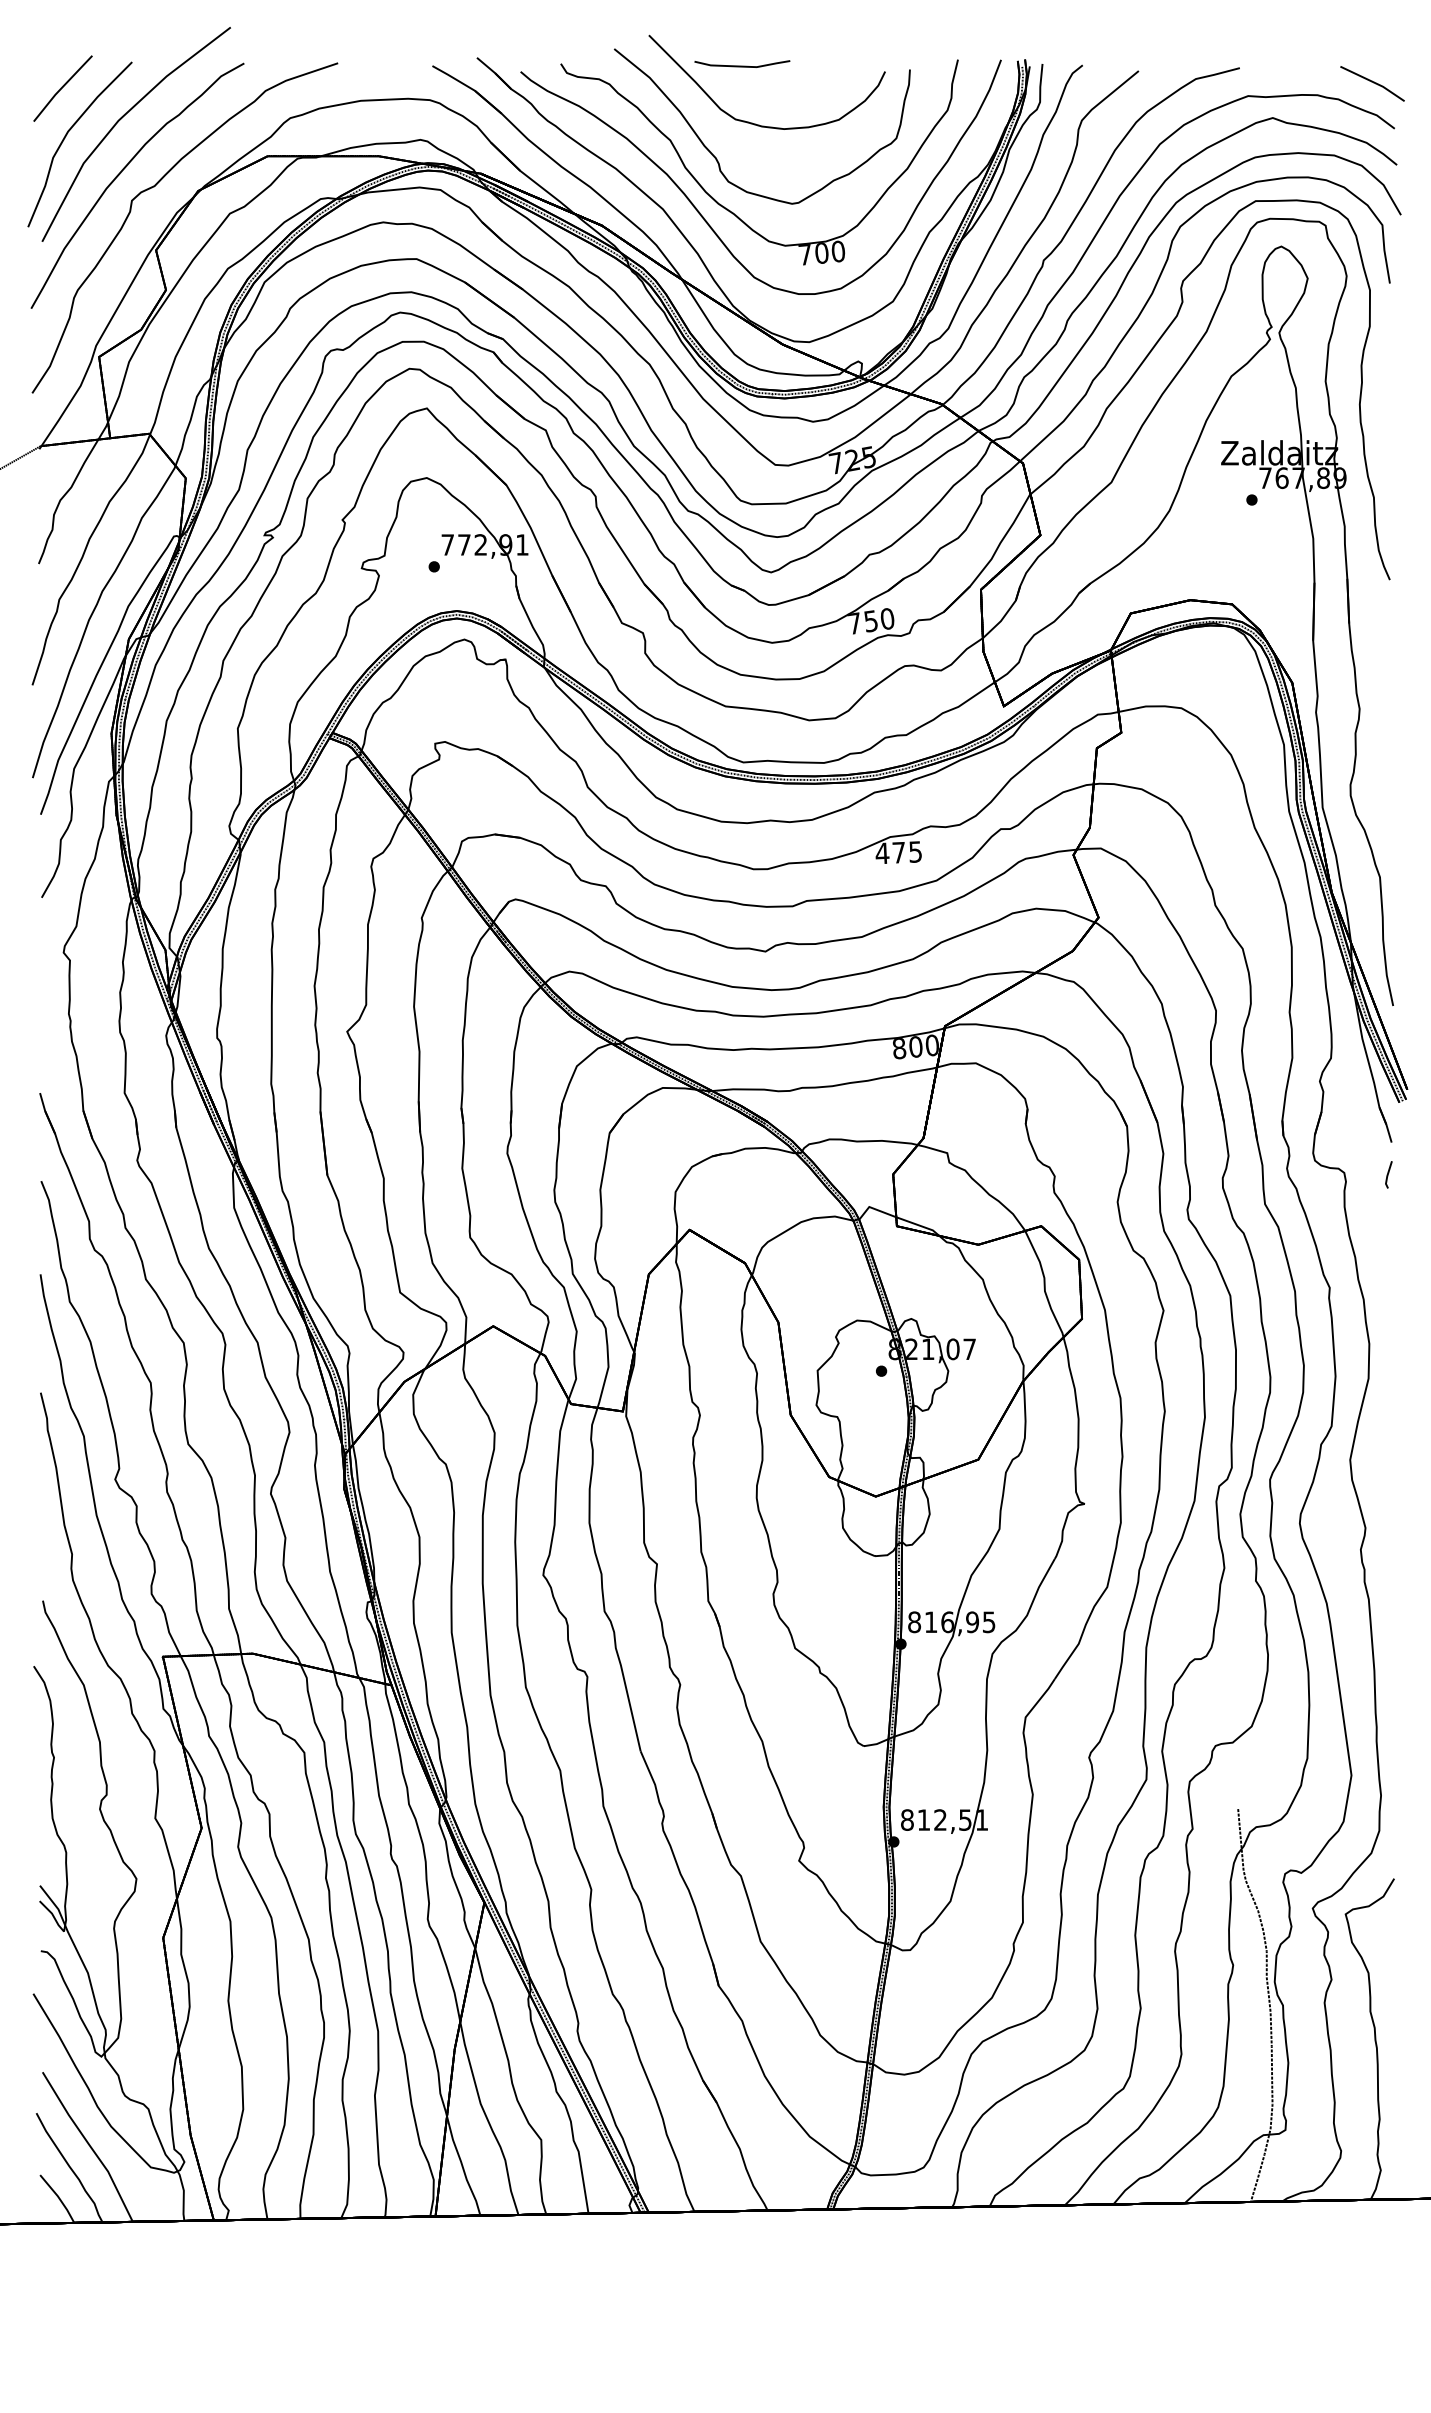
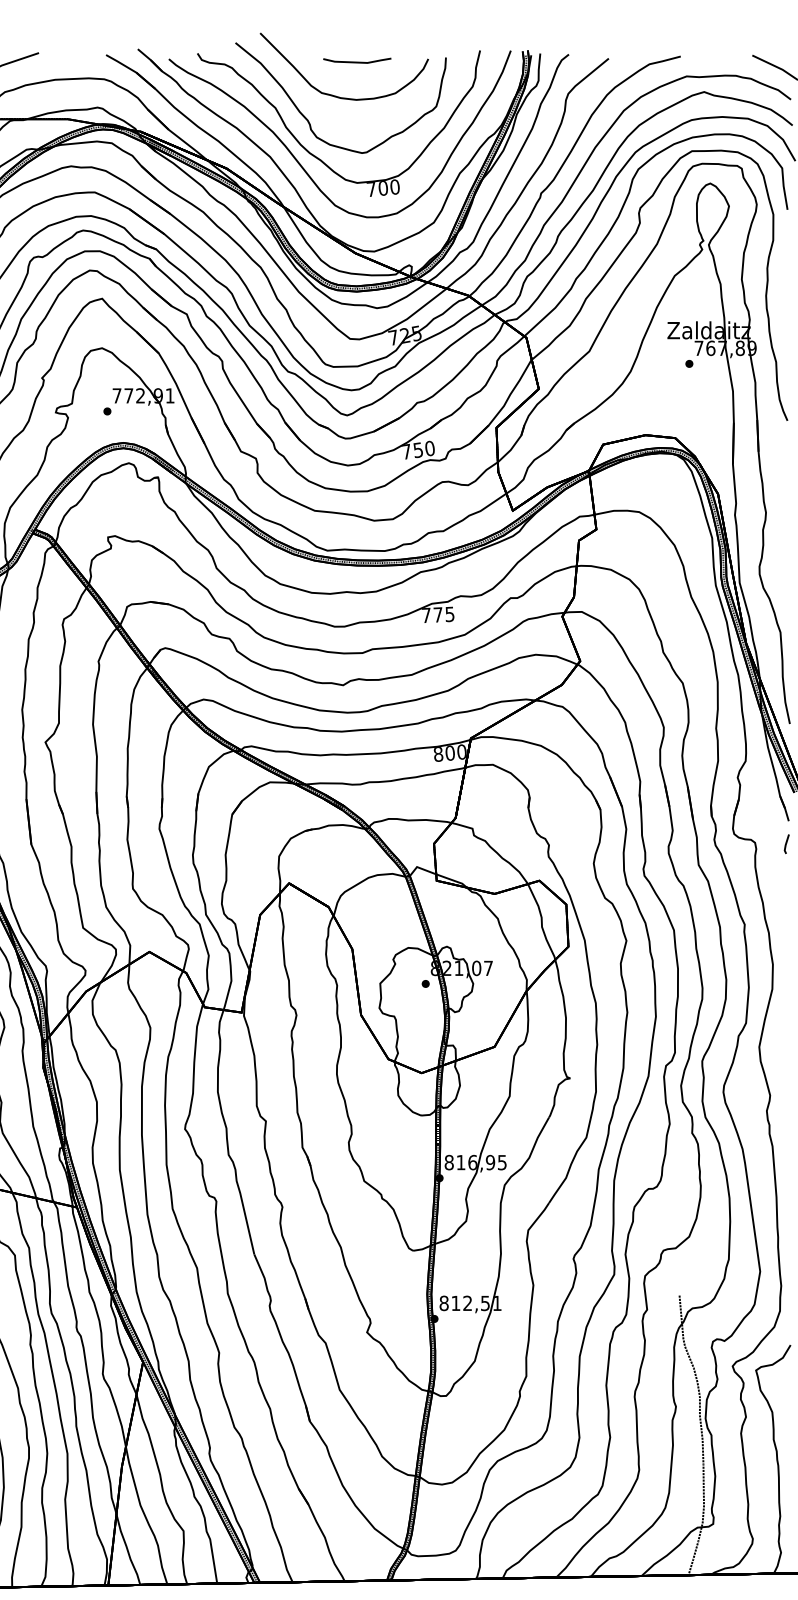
line: (742, 65) -> (357, 61), moved
text: (882, 853) -> (426, 615), 475 -> 775

